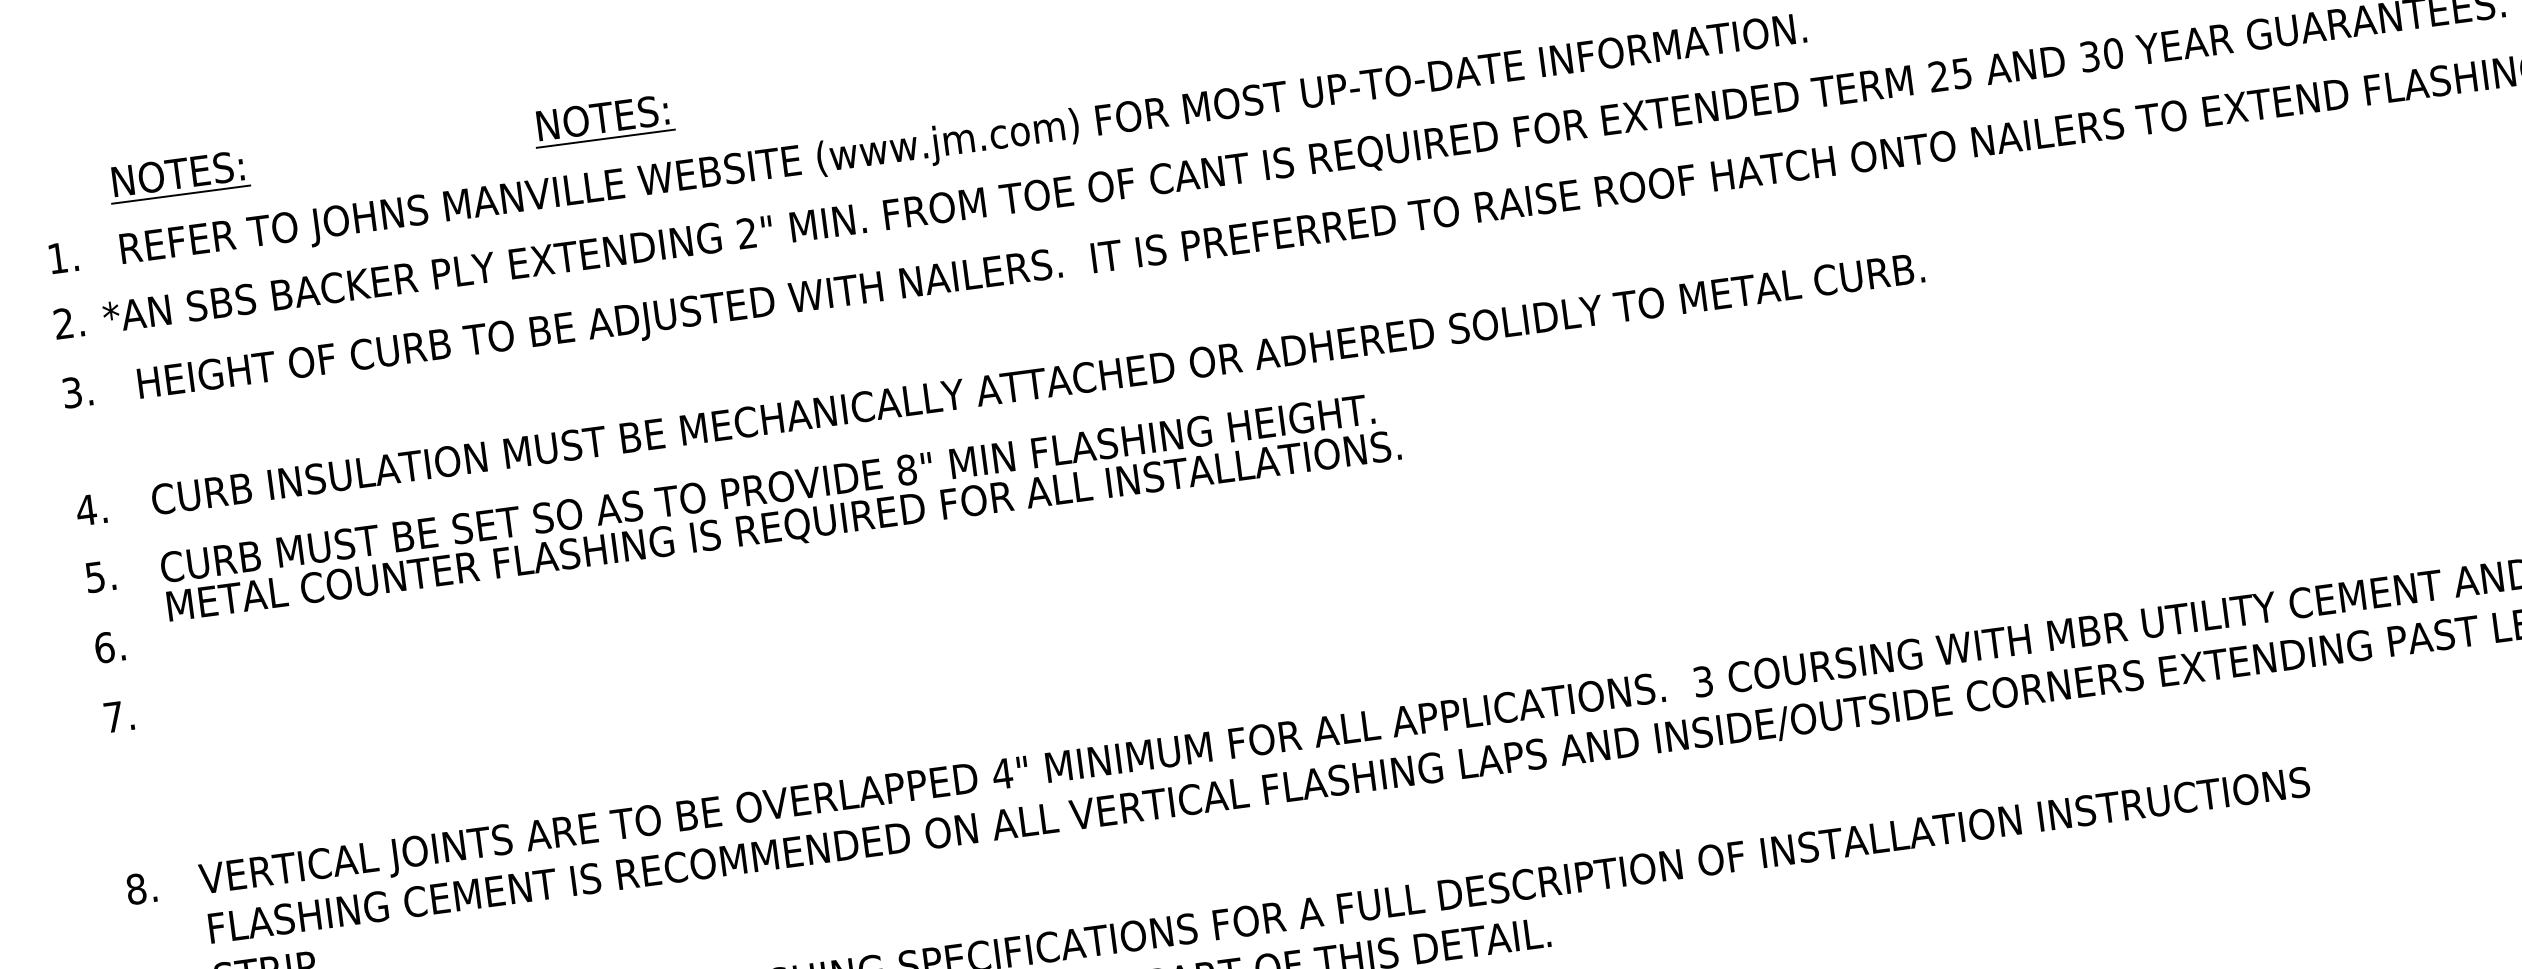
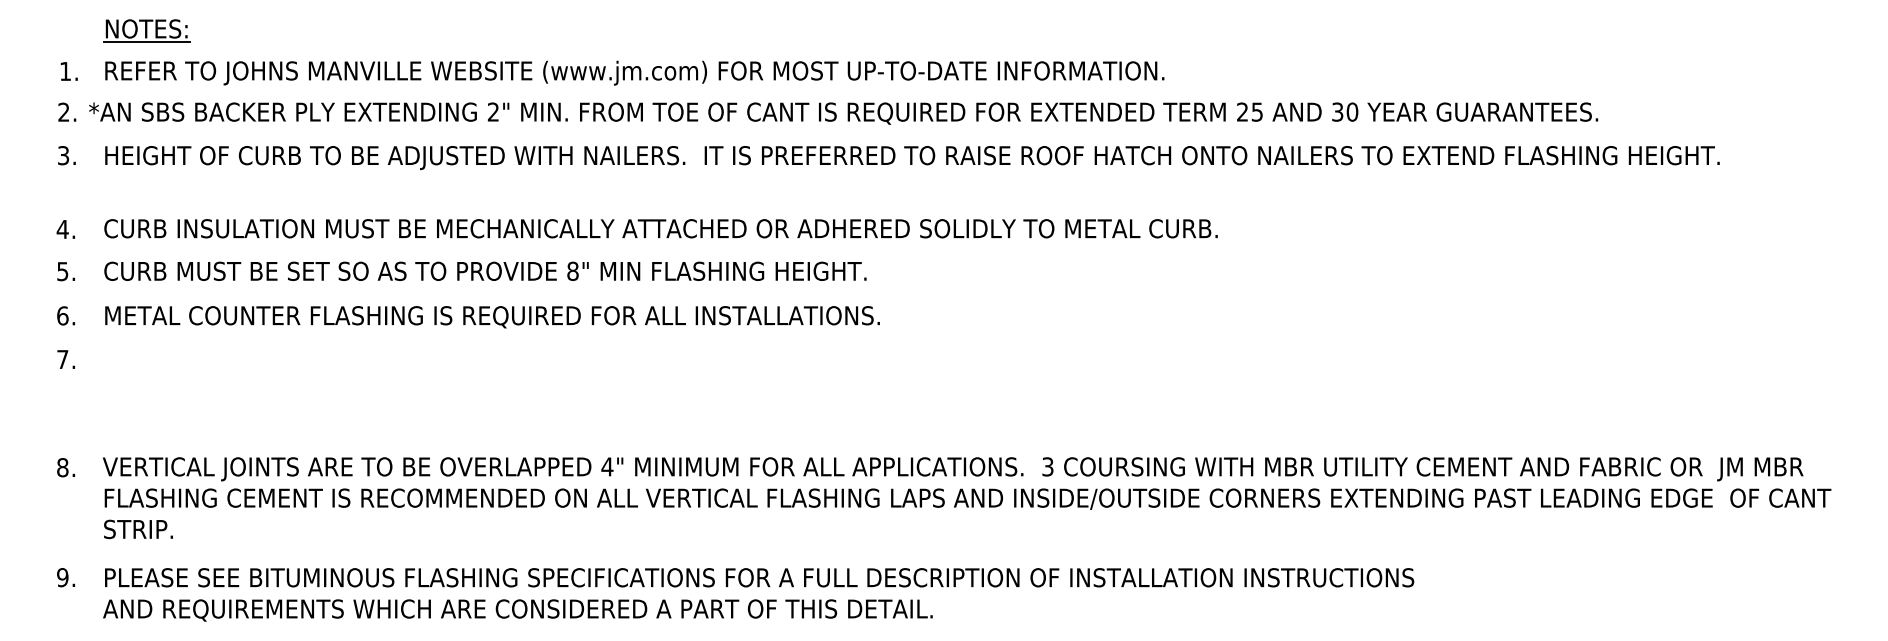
part: (602, 120) -> (413, 30), removed
text: (784, 528) -> (492, 317), moved

